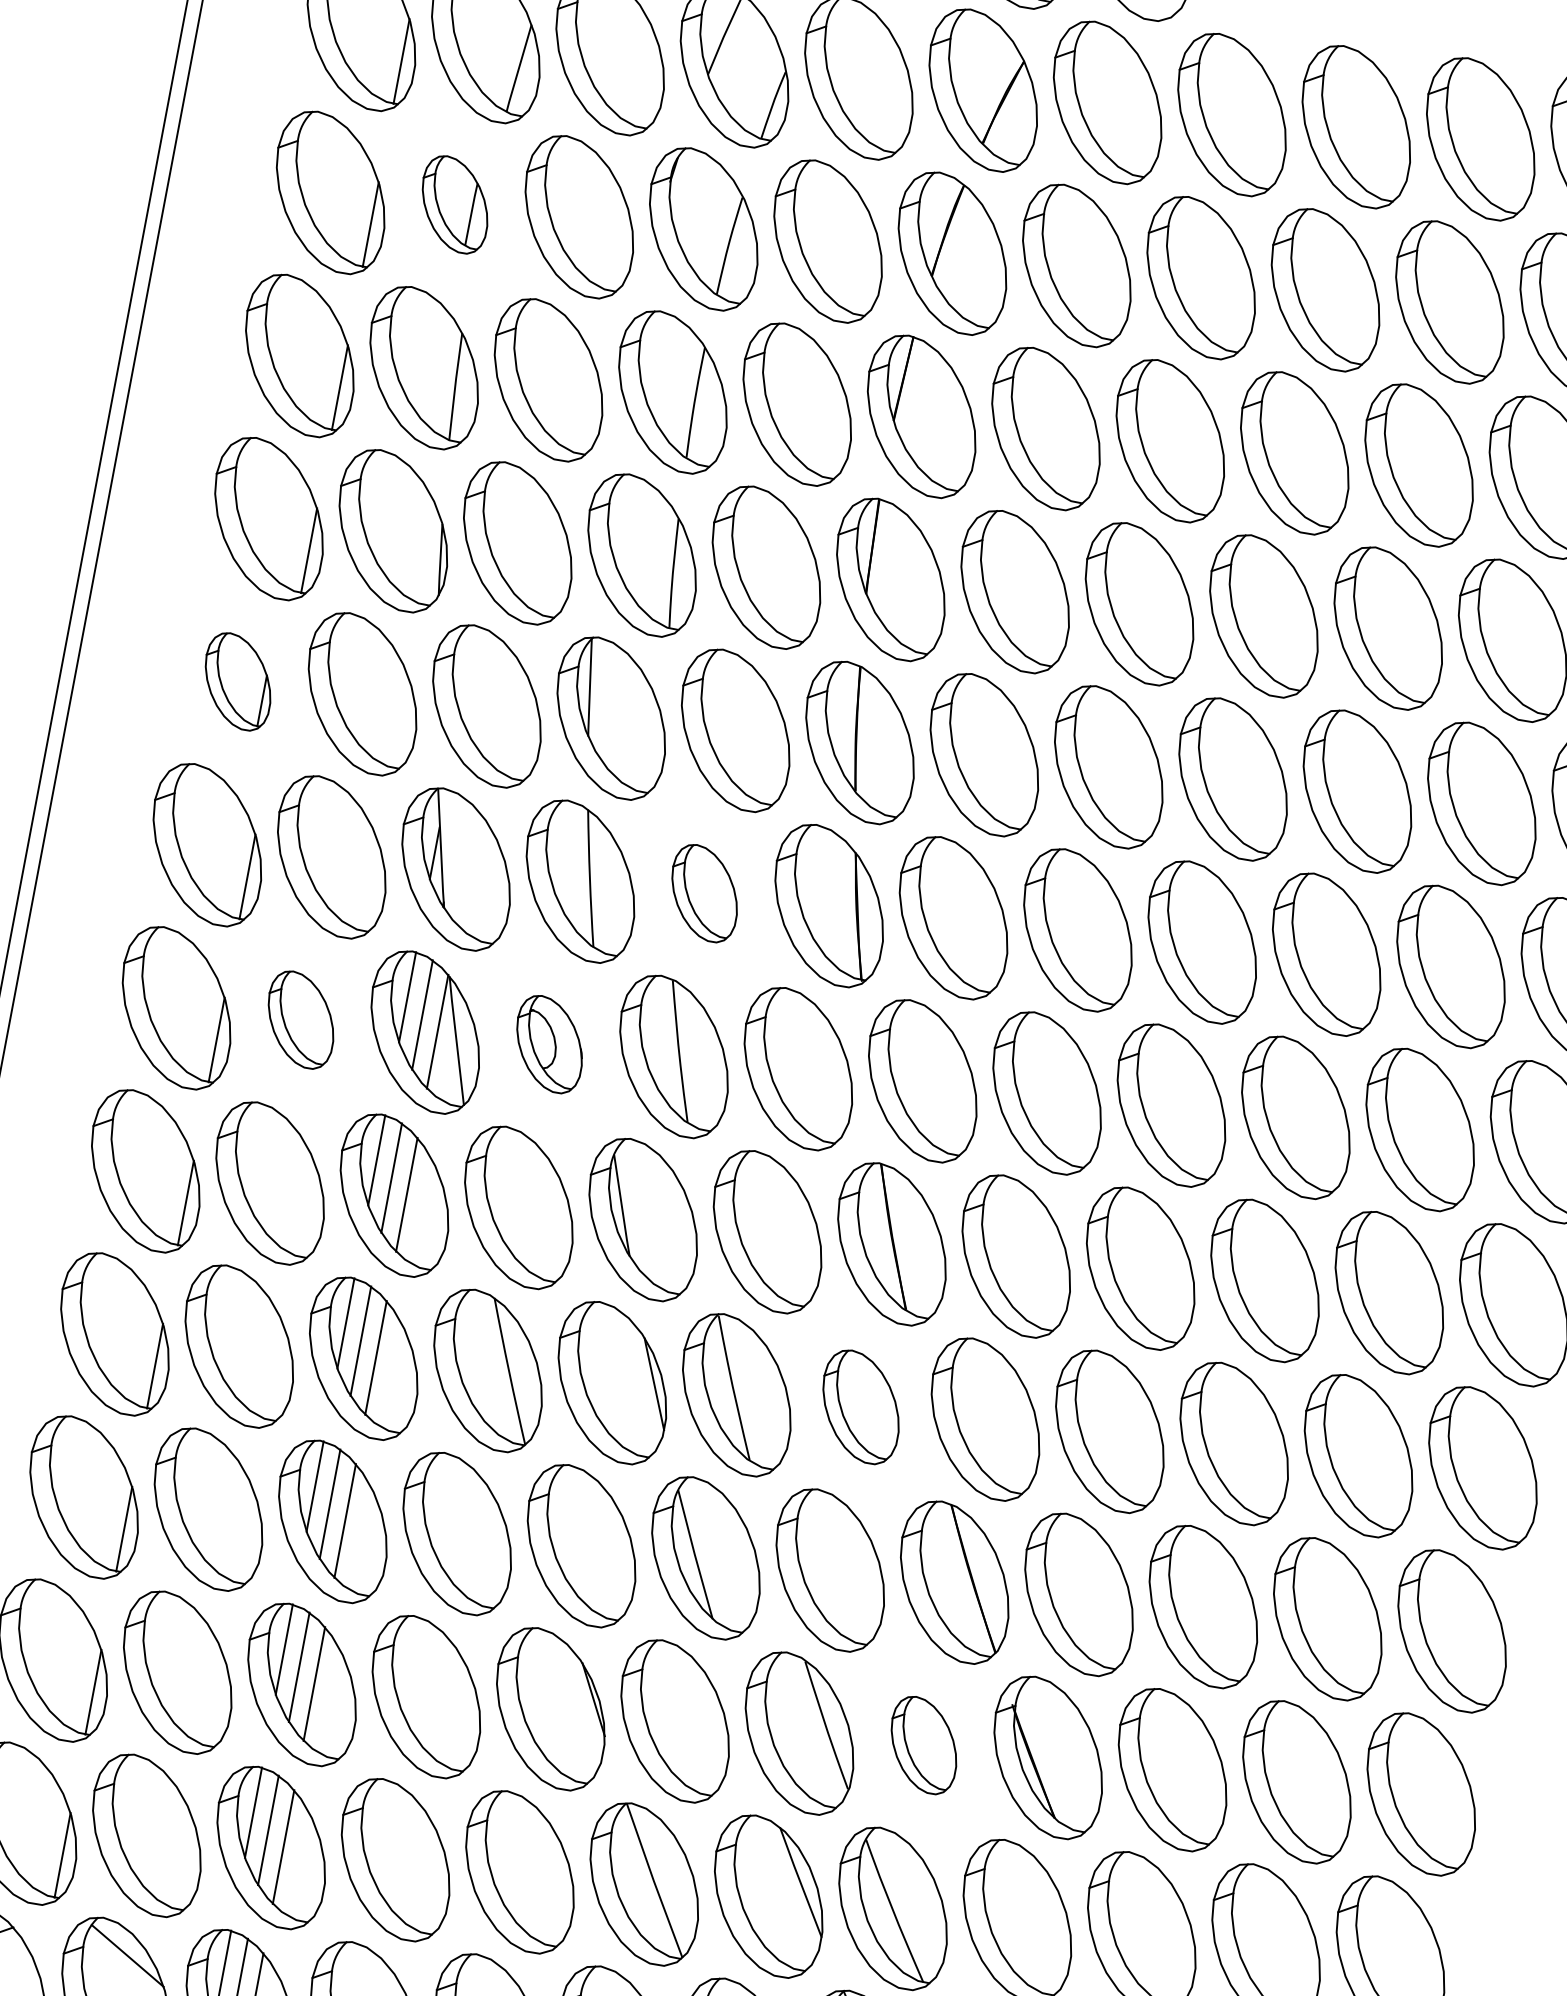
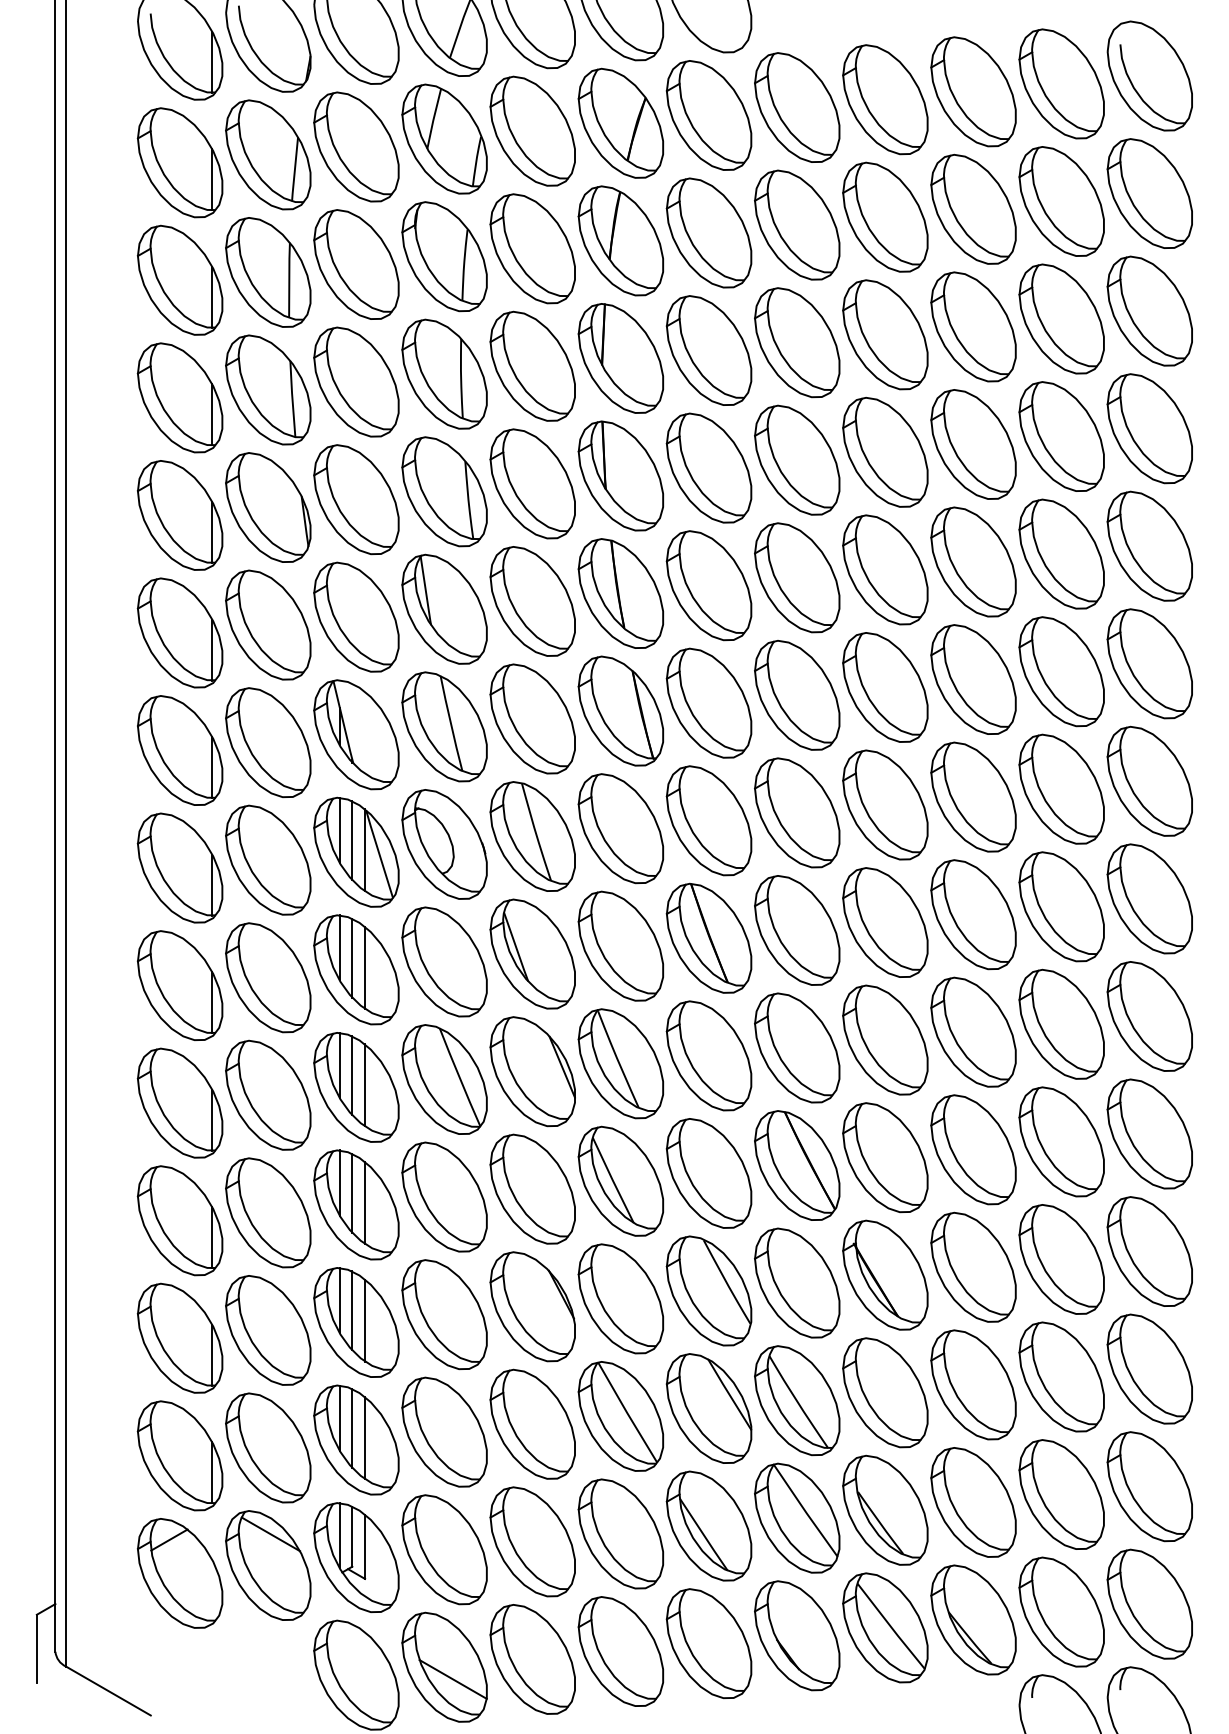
part: (455, 204) -> (268, 272), size x1.67
part: (237, 680) -> (179, 632), size x1.67
part: (704, 892) -> (532, 718), size x1.67
part: (301, 1019) -> (268, 859), size x1.67
part: (549, 1044) -> (444, 844), size x1.67
part: (860, 1406) -> (708, 1055), size x1.43
part: (924, 1744) -> (797, 1282), size x1.67

